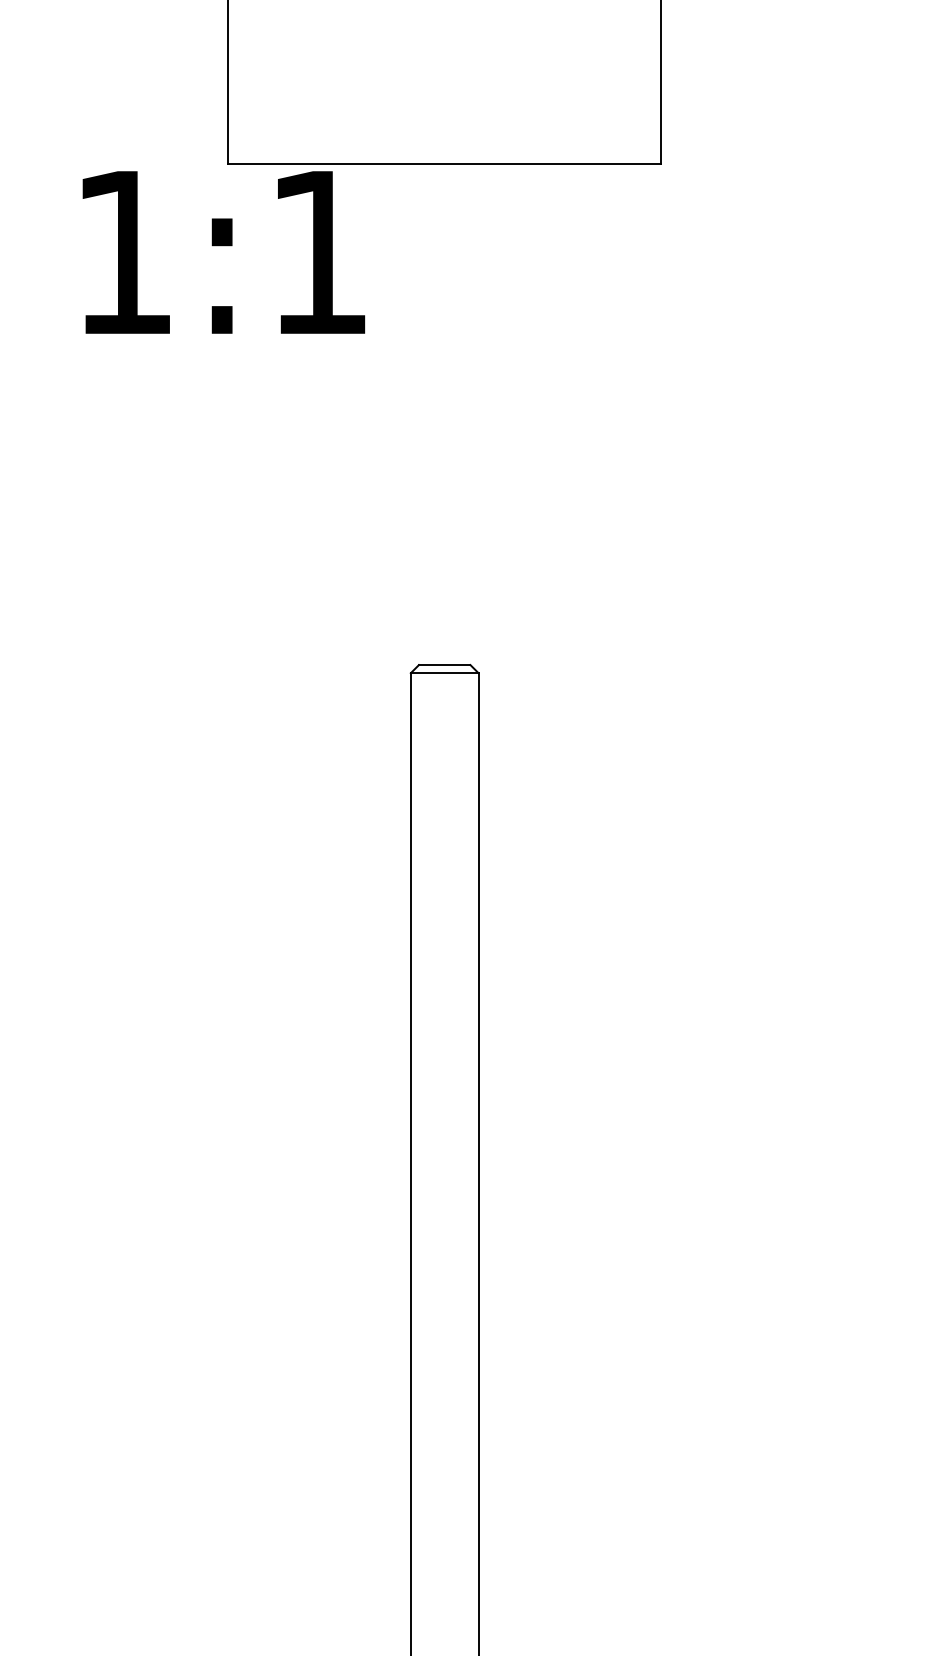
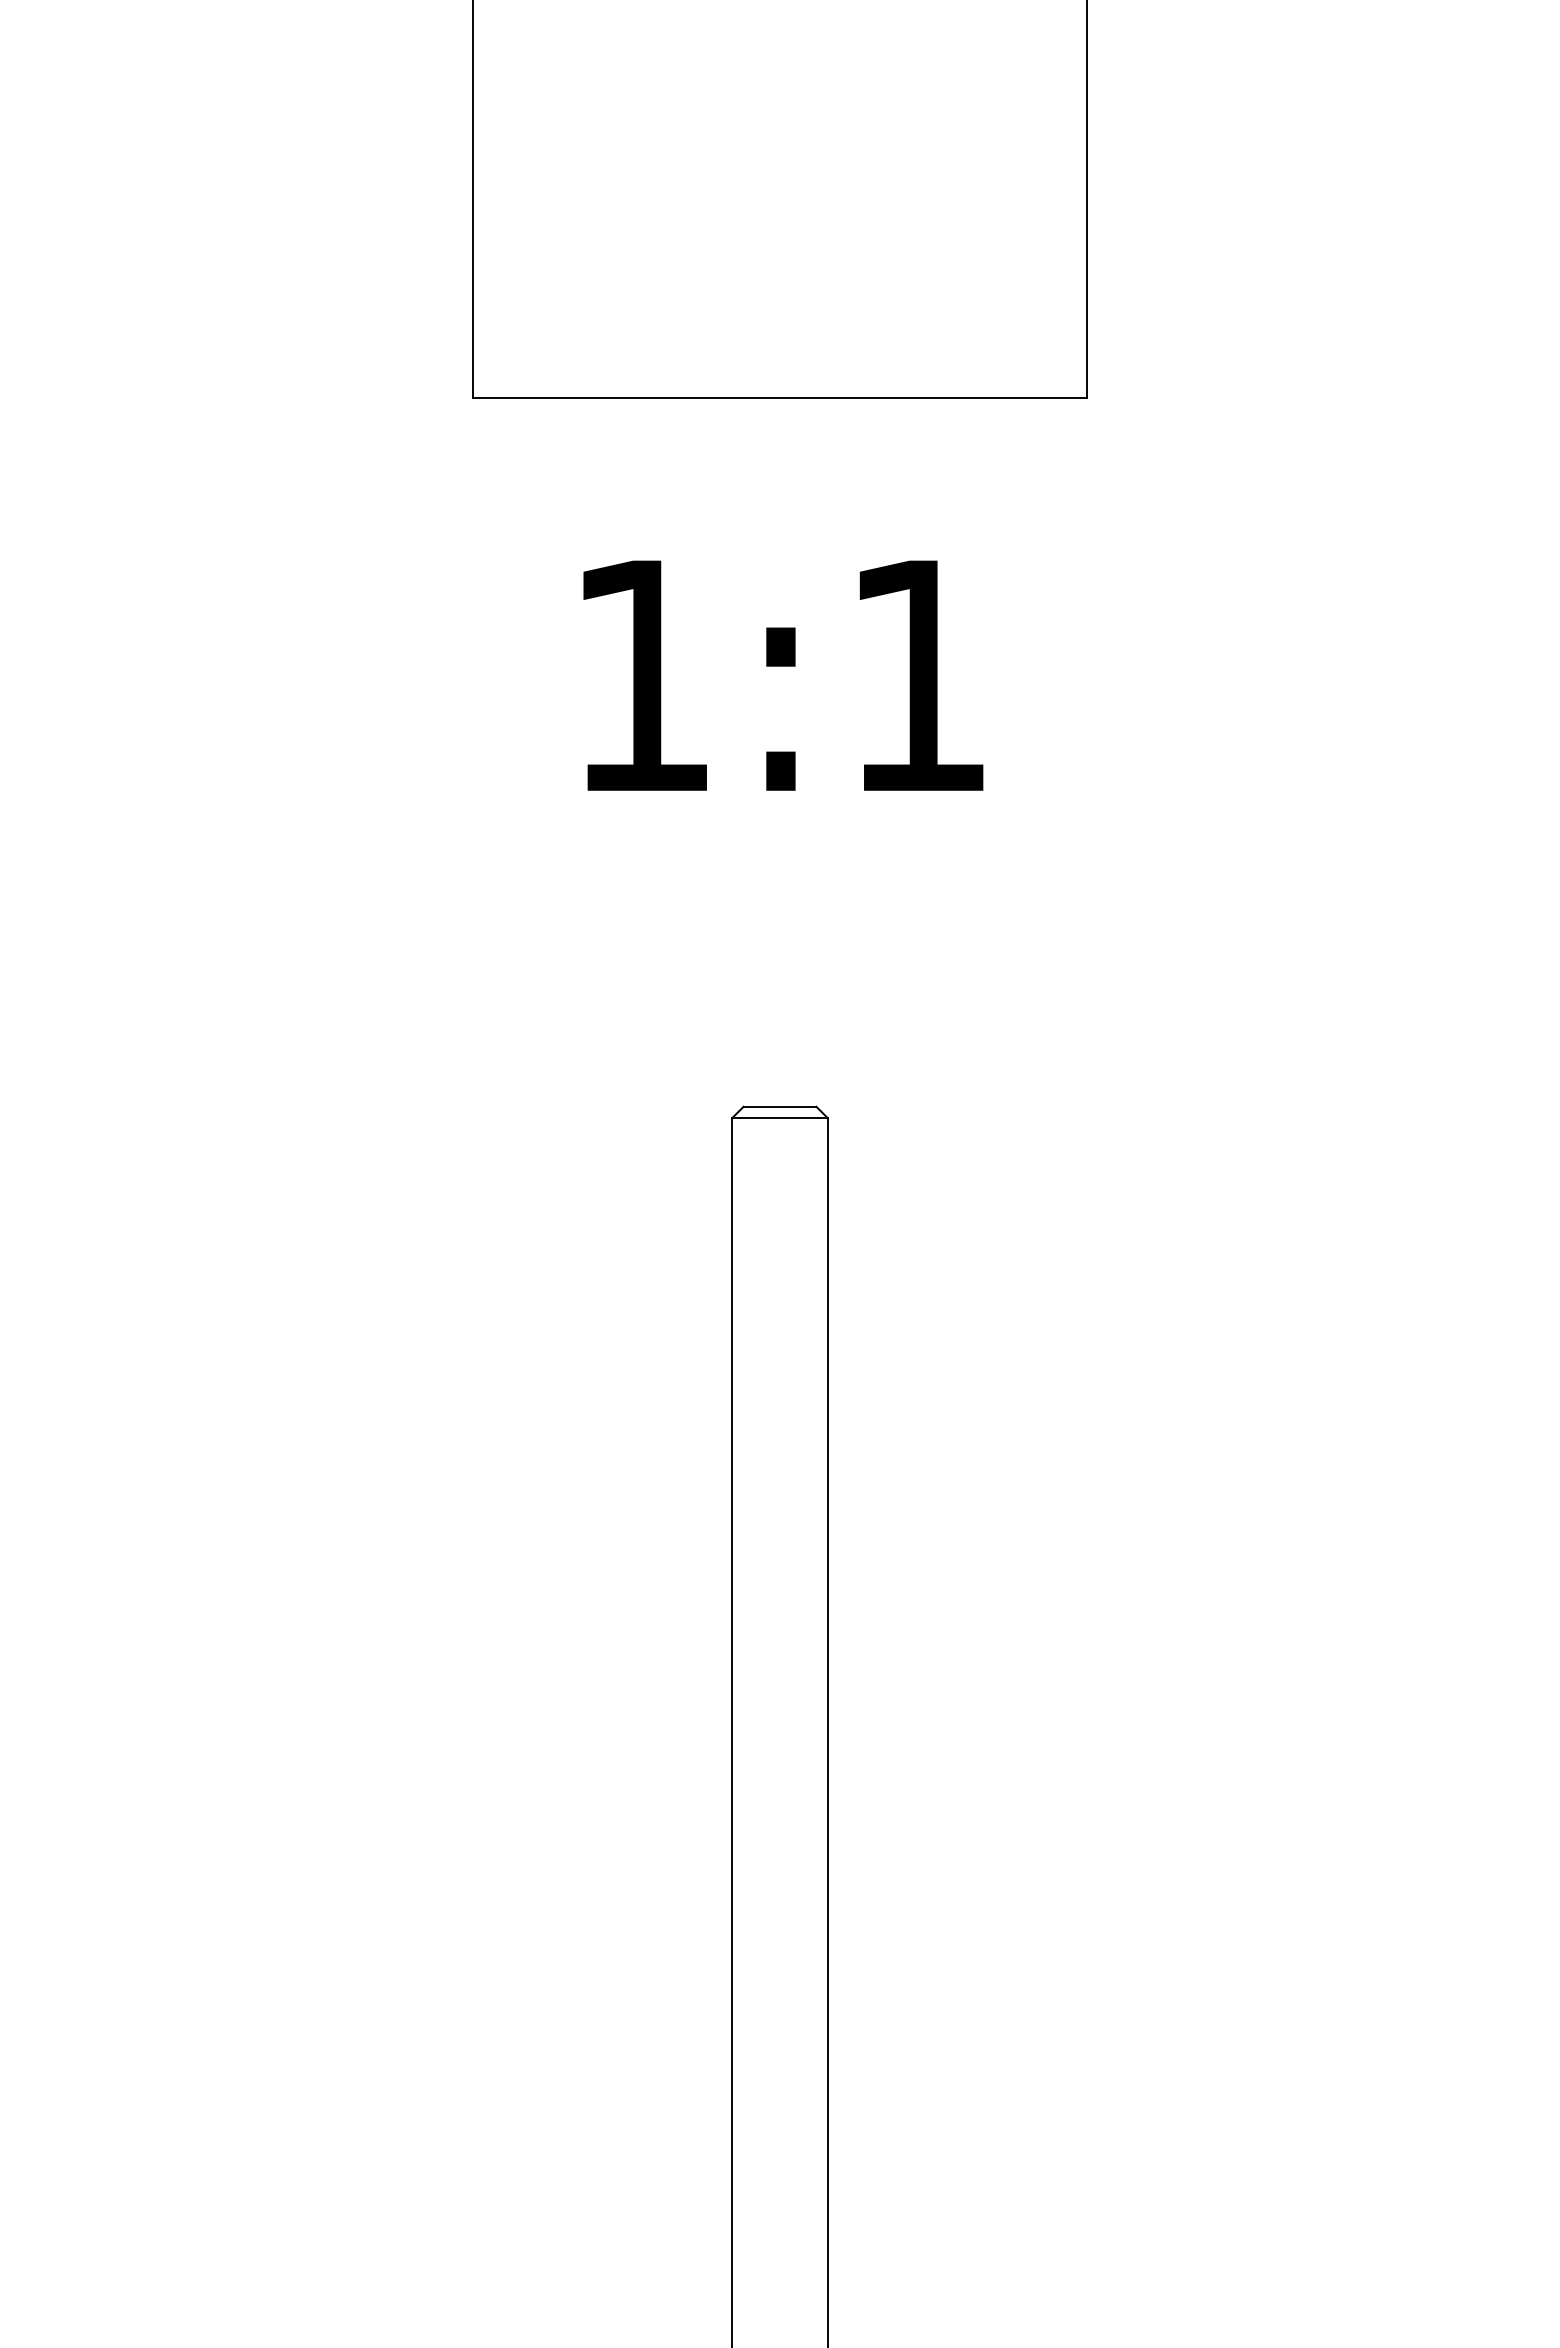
text: (223, 252) -> (783, 675), moved

